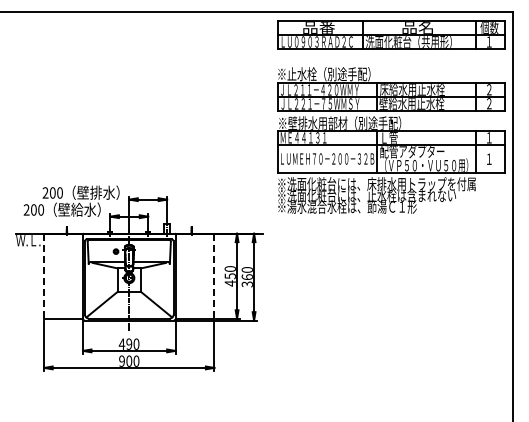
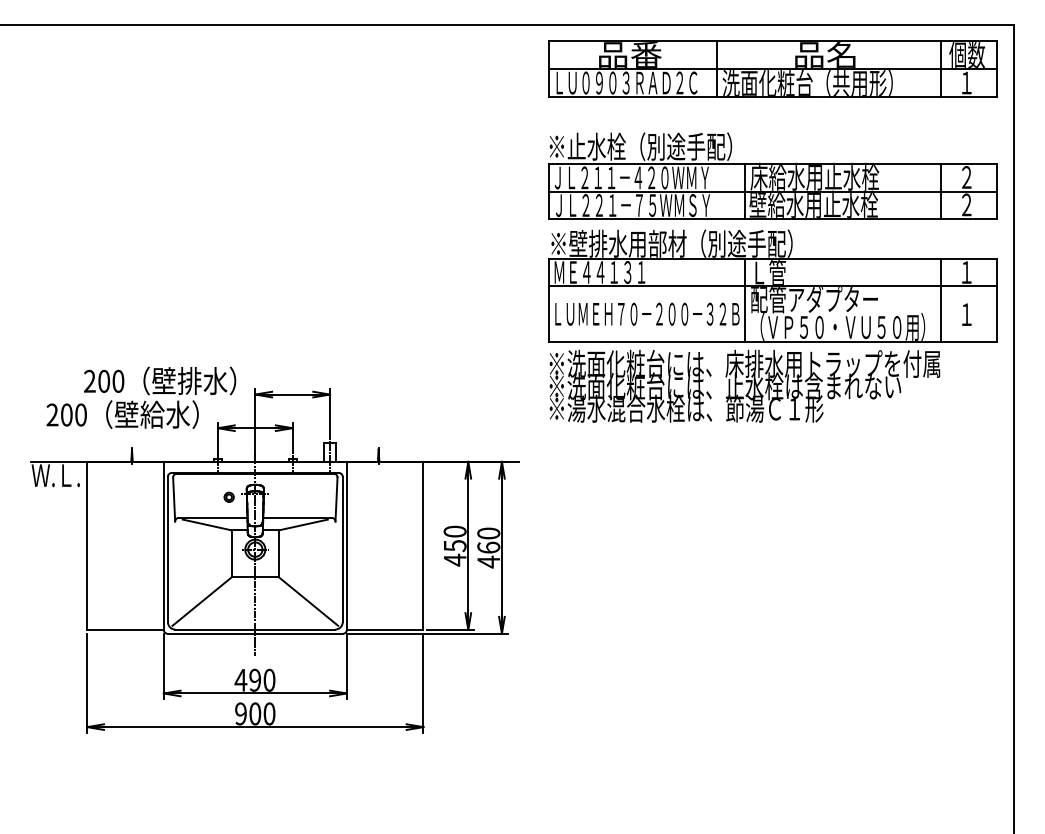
line: (44, 276) -> (87, 546), dashed -> solid
line: (214, 276) -> (423, 546), dashed -> solid
text: (246, 284) -> (486, 562), 360 -> 460

